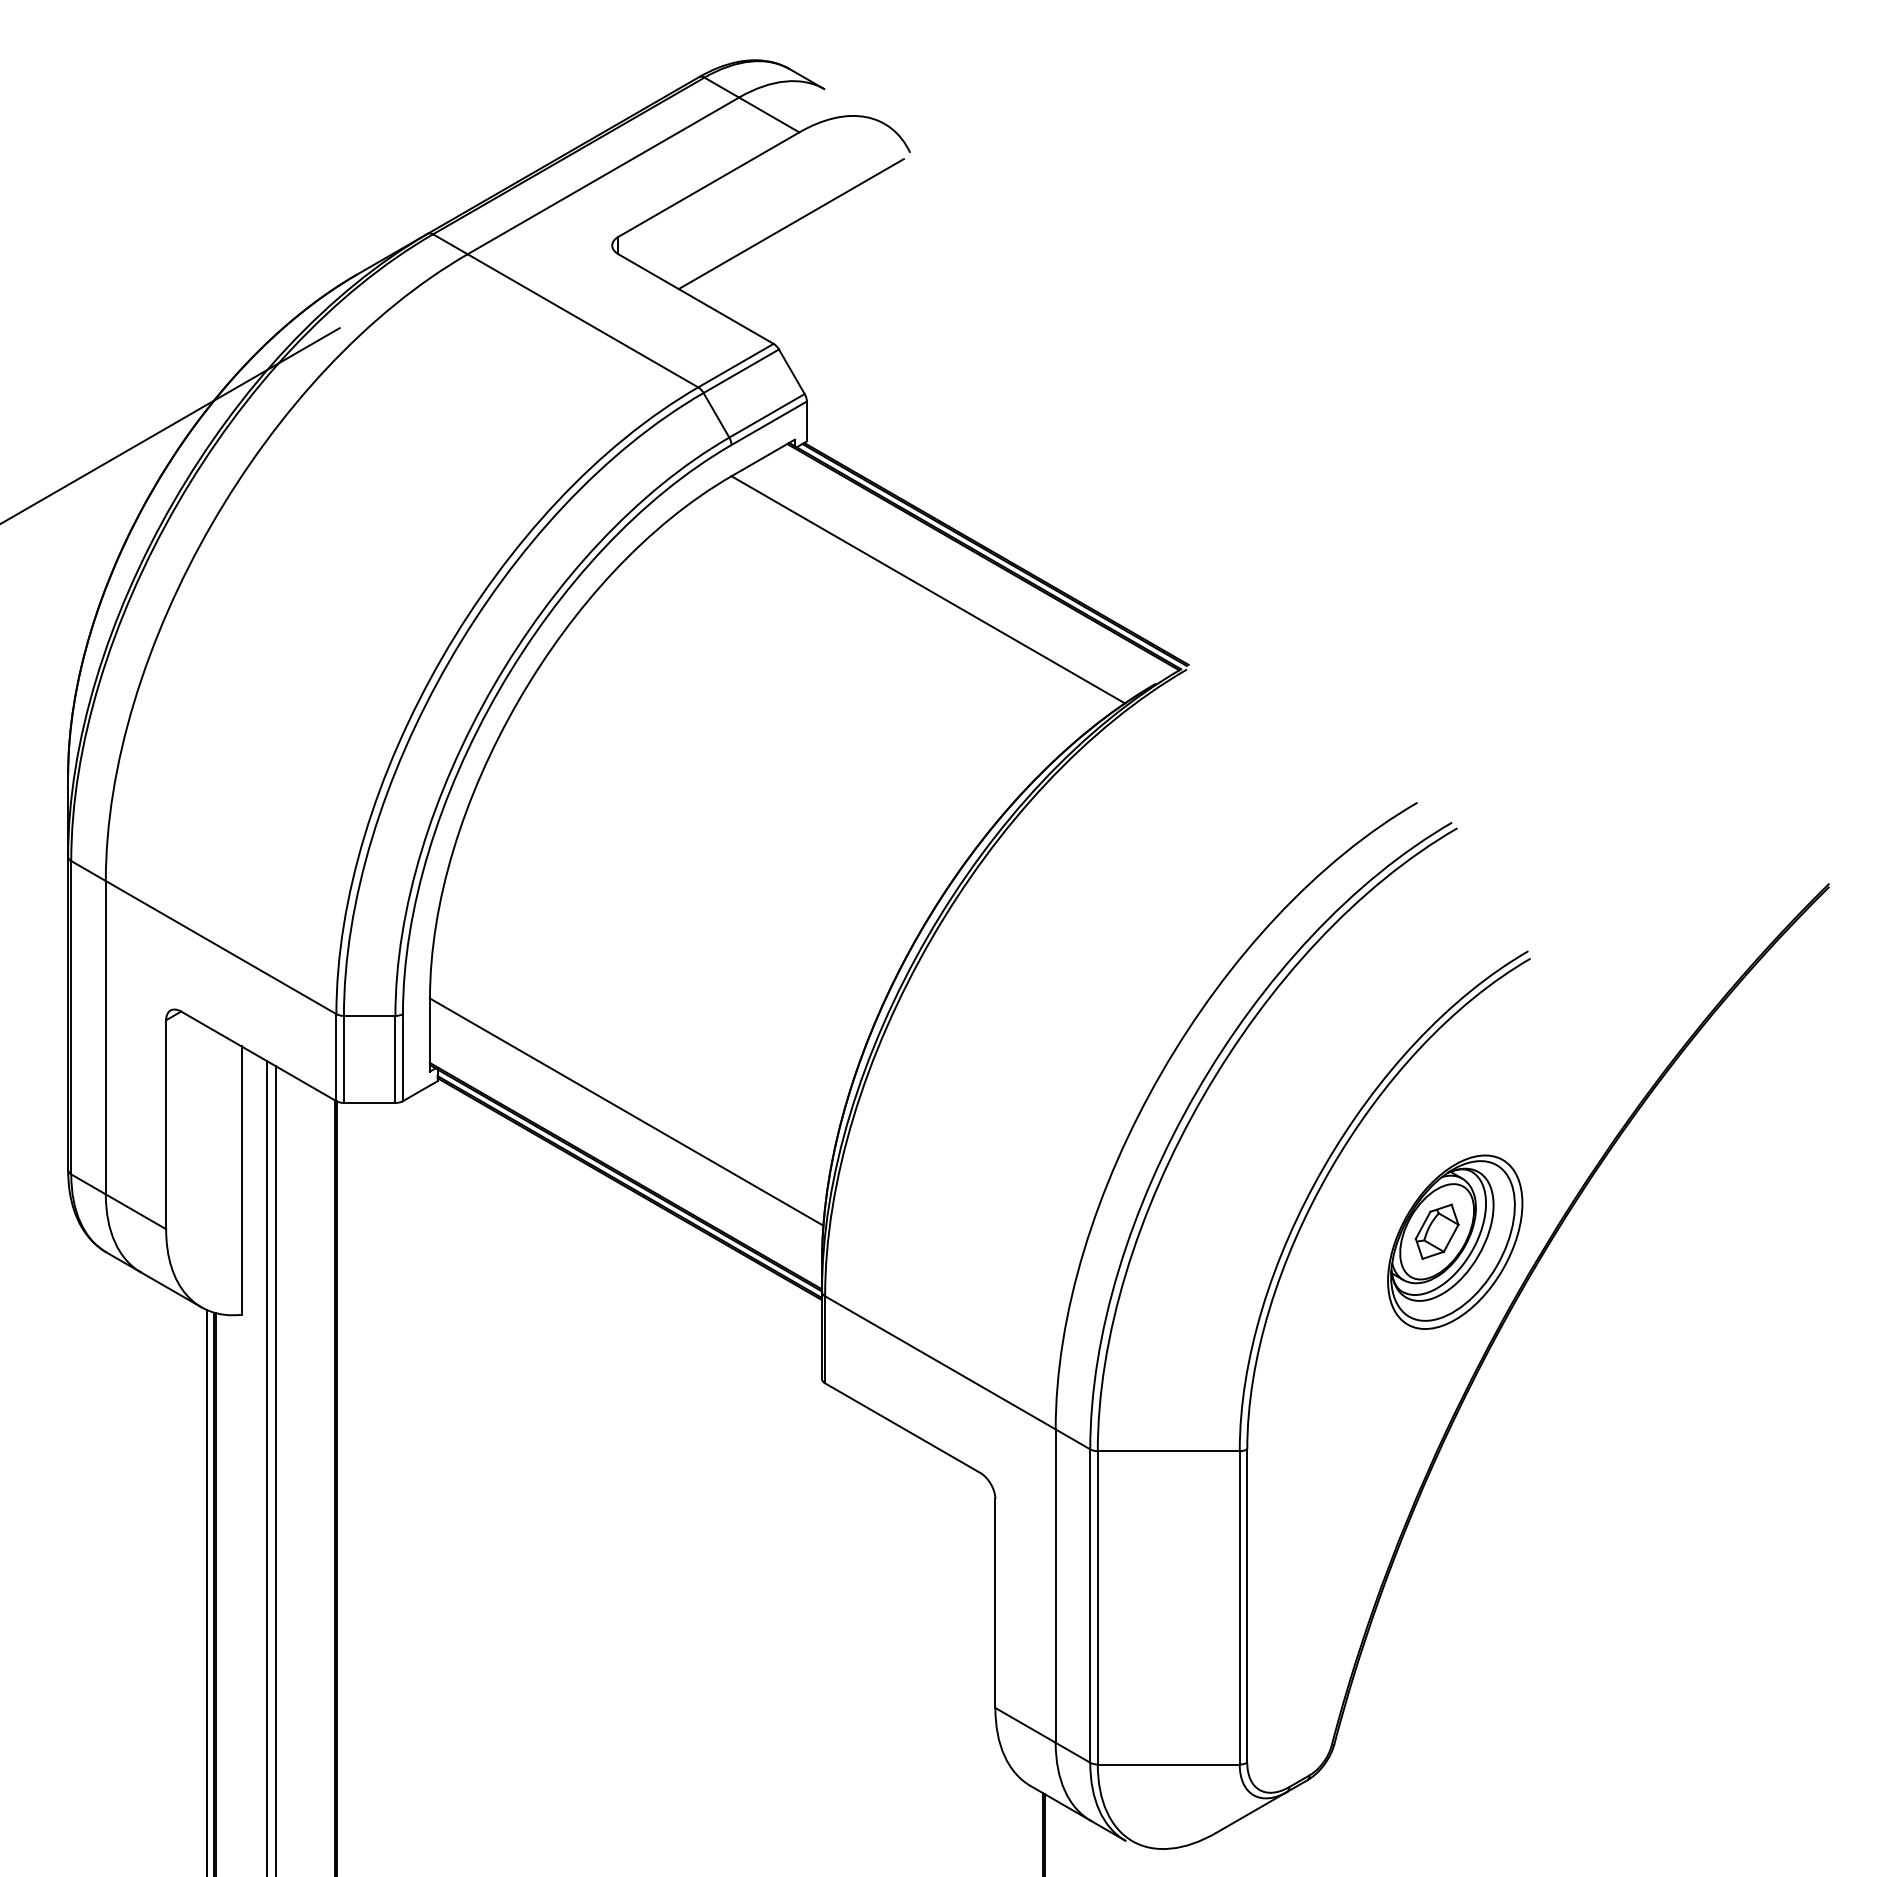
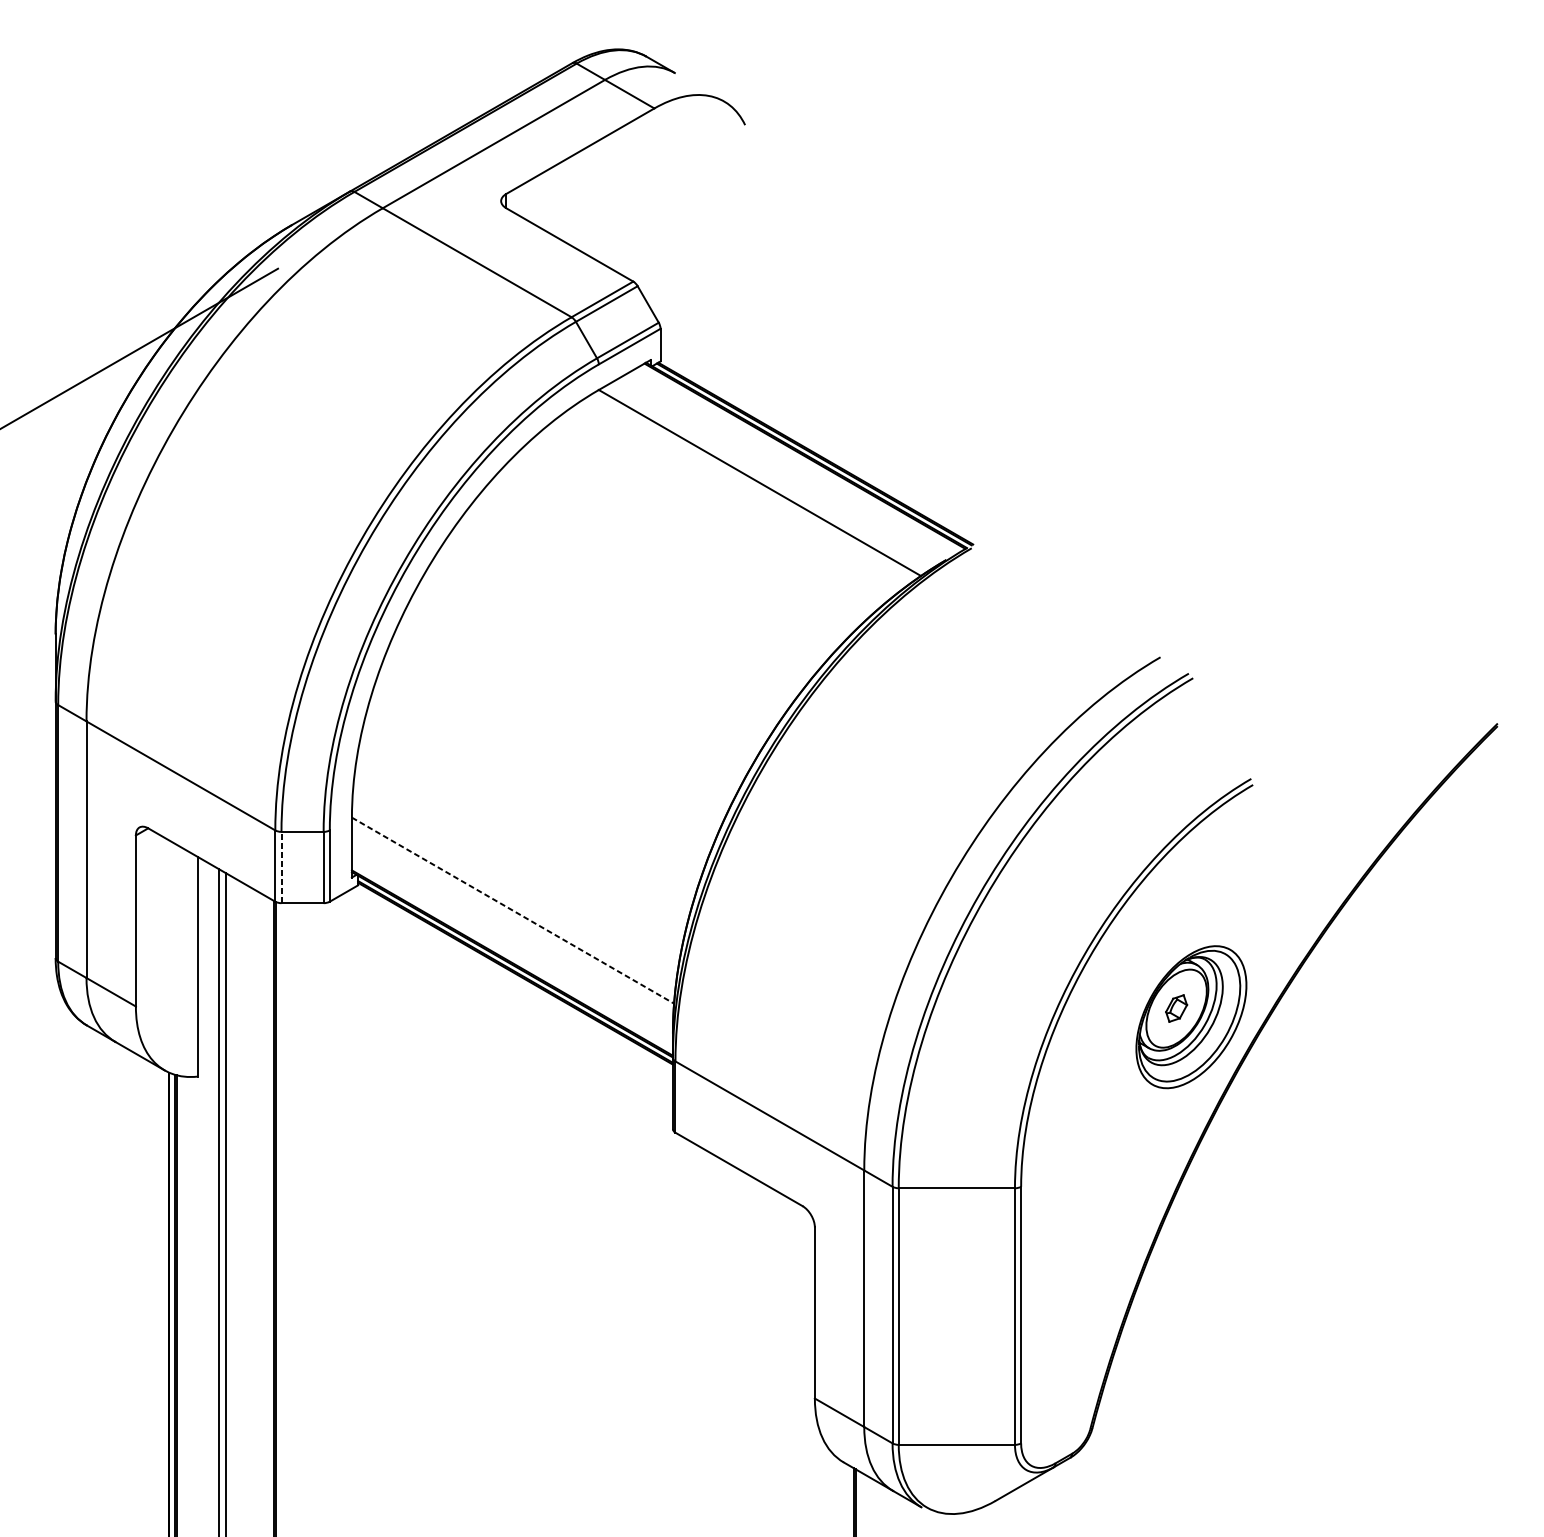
line: (790, 224) -> (647, 183), removed
line: (343, 1059) -> (281, 867), solid -> dashed
line: (627, 1112) -> (513, 910), solid -> dashed
part: (1436, 1231) -> (1176, 1008), size x0.6

